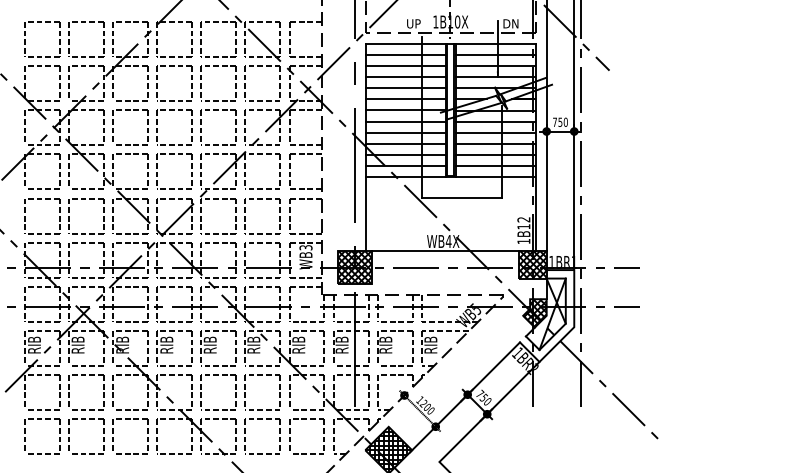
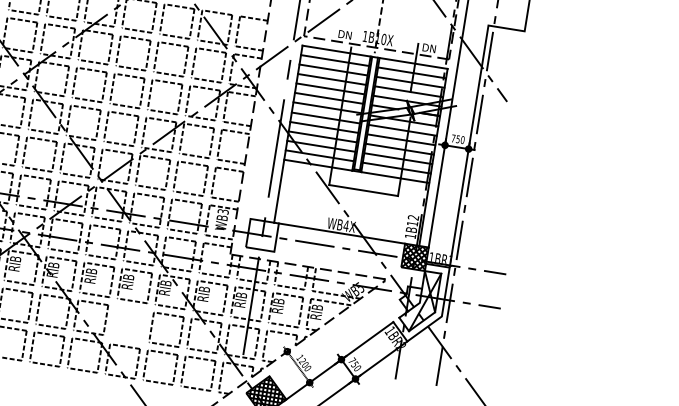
text: (412, 23) -> (345, 34), UP -> DN
hatch: (354, 267) -> (262, 235), removed
hatch: (534, 313) -> (409, 299), removed
part: (218, 375) -> (130, 309), removed

